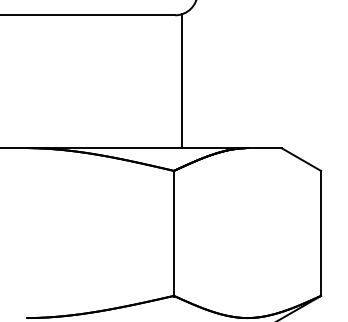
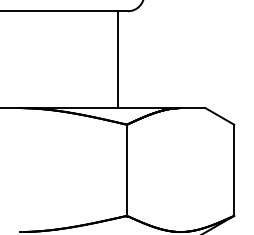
line: (181, 81) -> (117, 59), moved

